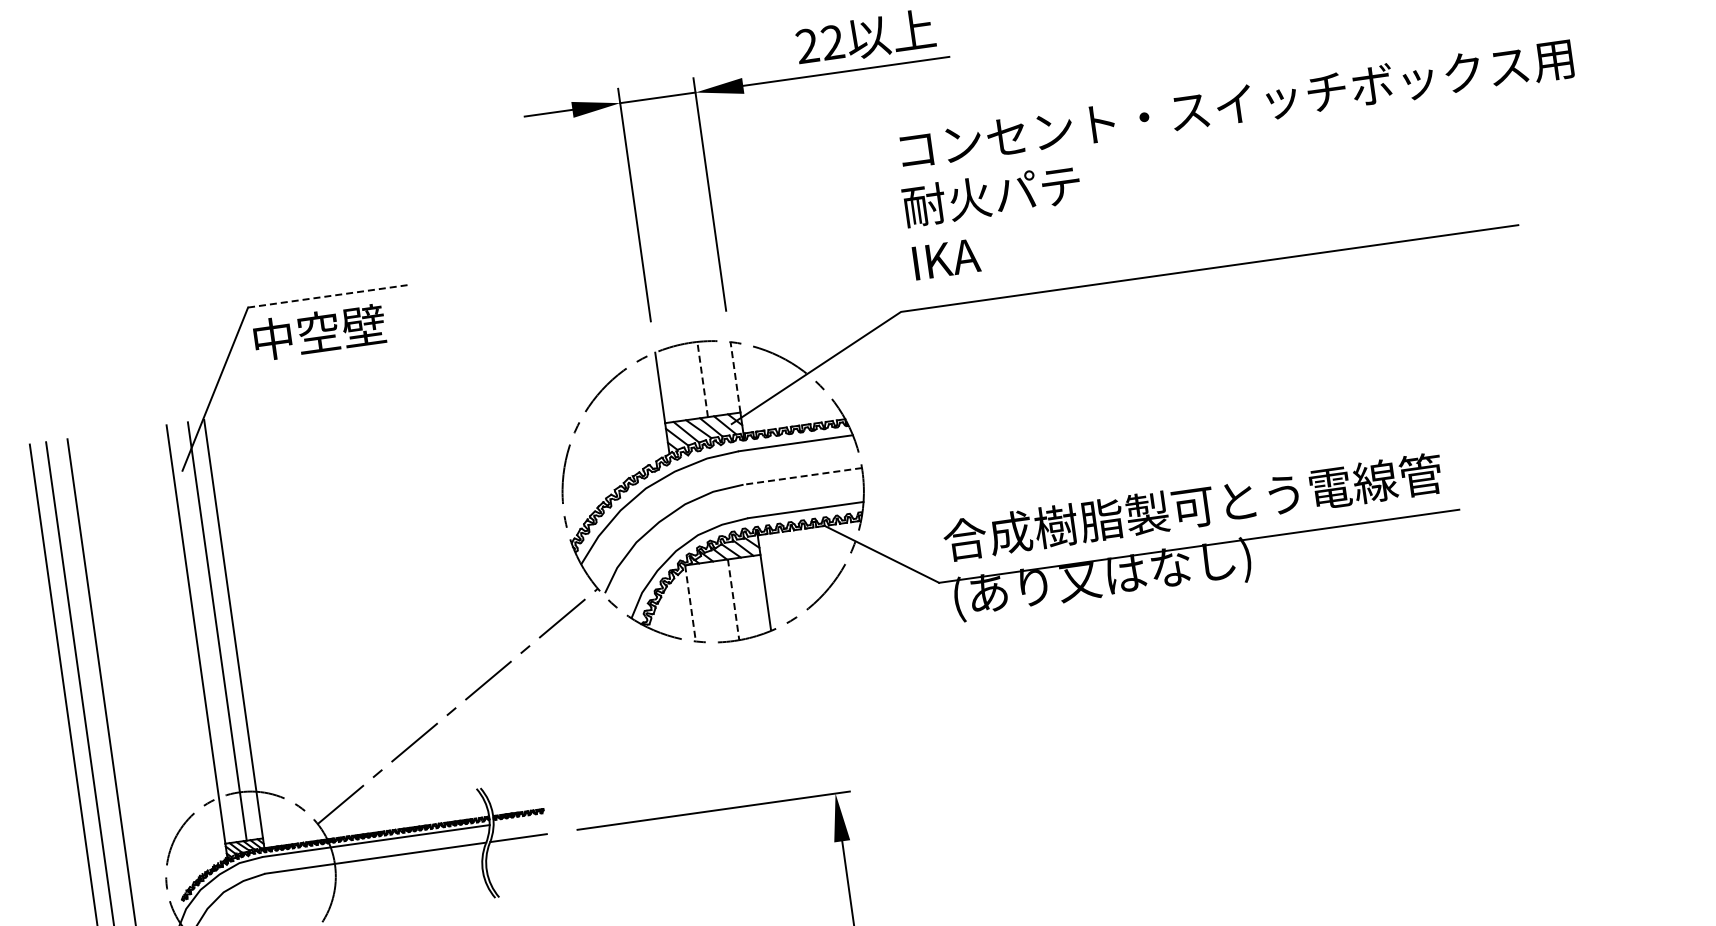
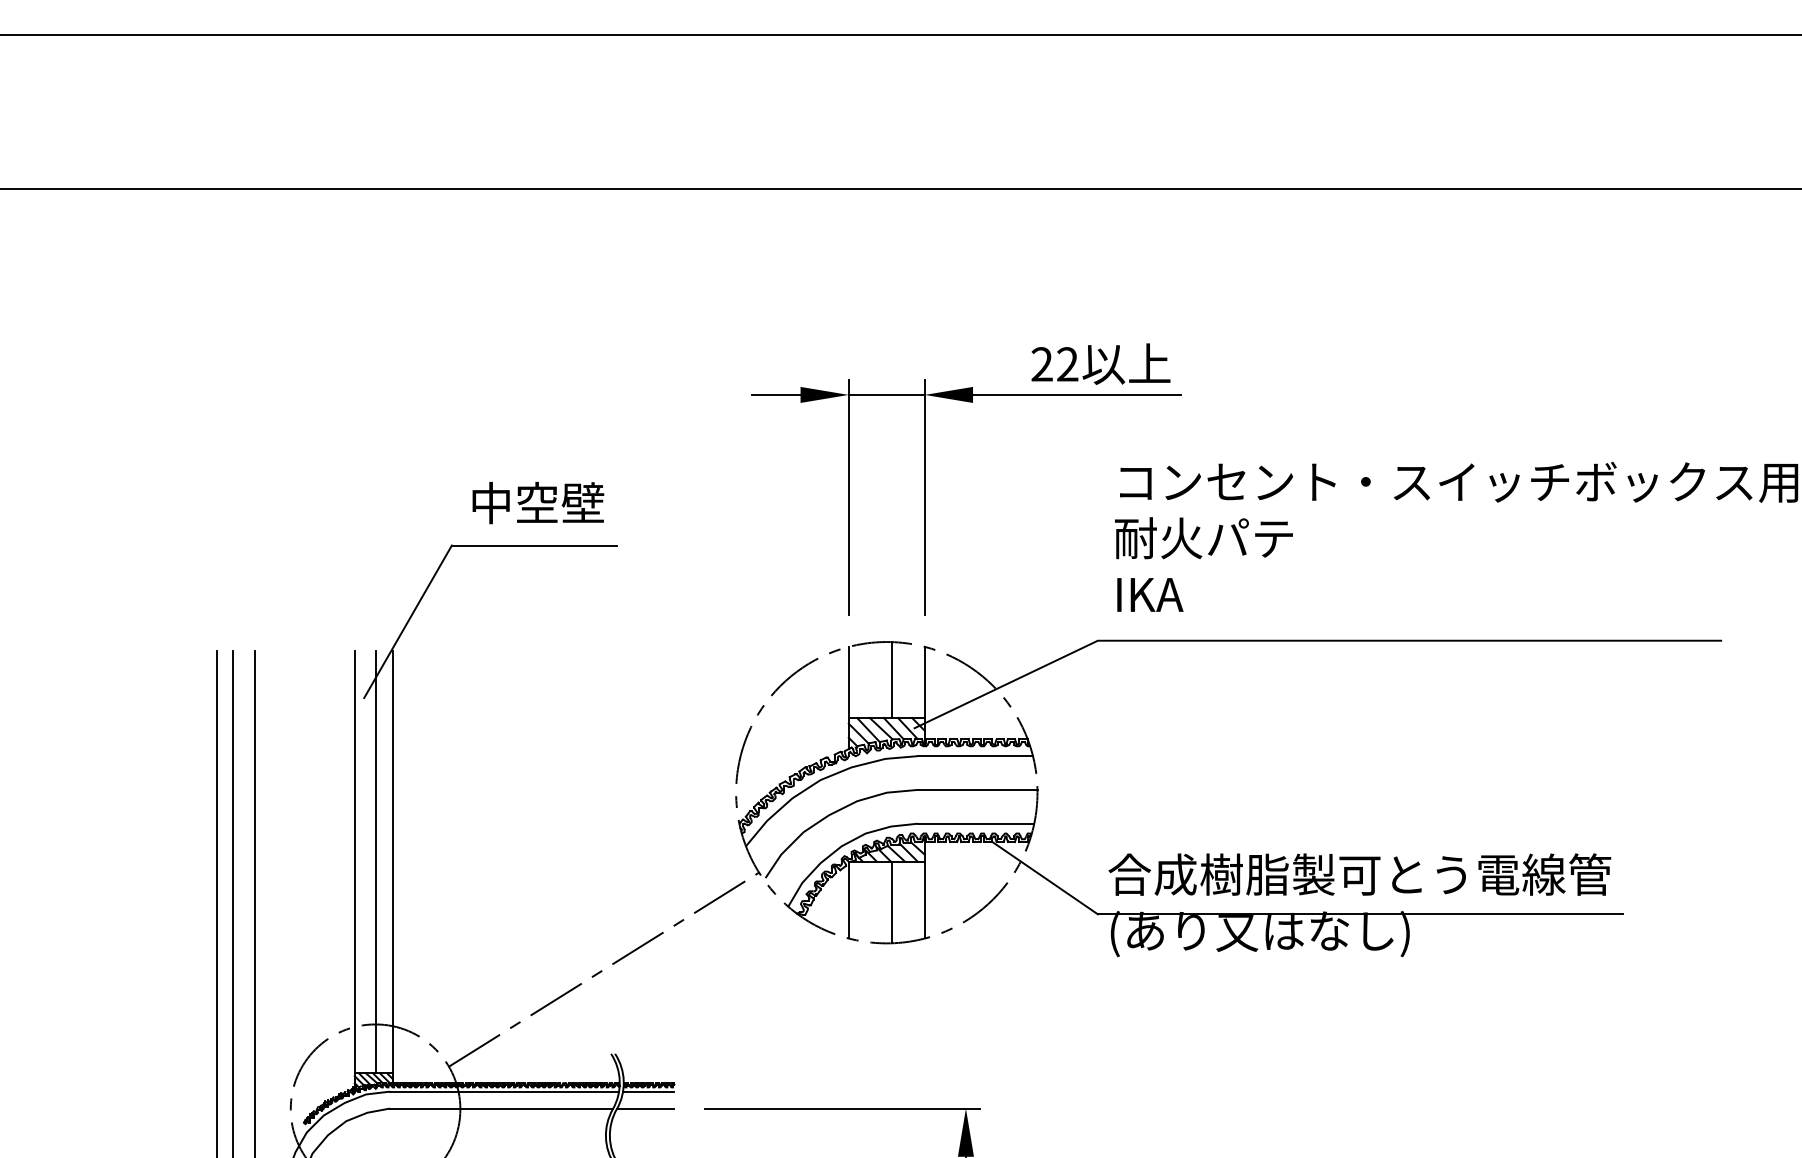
line: (329, 296) -> (534, 545), dashed -> solid
text: (319, 332) -> (538, 503), moved
line: (735, 377) -> (924, 682), dashed -> solid
line: (702, 380) -> (891, 680), dashed -> solid
line: (802, 475) -> (977, 789), dashed -> solid
line: (733, 599) -> (891, 902), dashed -> solid
line: (690, 603) -> (848, 900), dashed -> solid
line: (518, 820) -> (648, 1091), added

